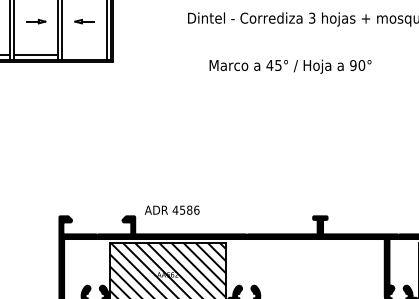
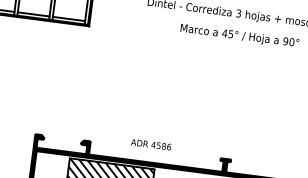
line: (84, 55) -> (68, 19), added
text: (290, 66) -> (239, 36), moved
text: (171, 209) -> (150, 144), moved

